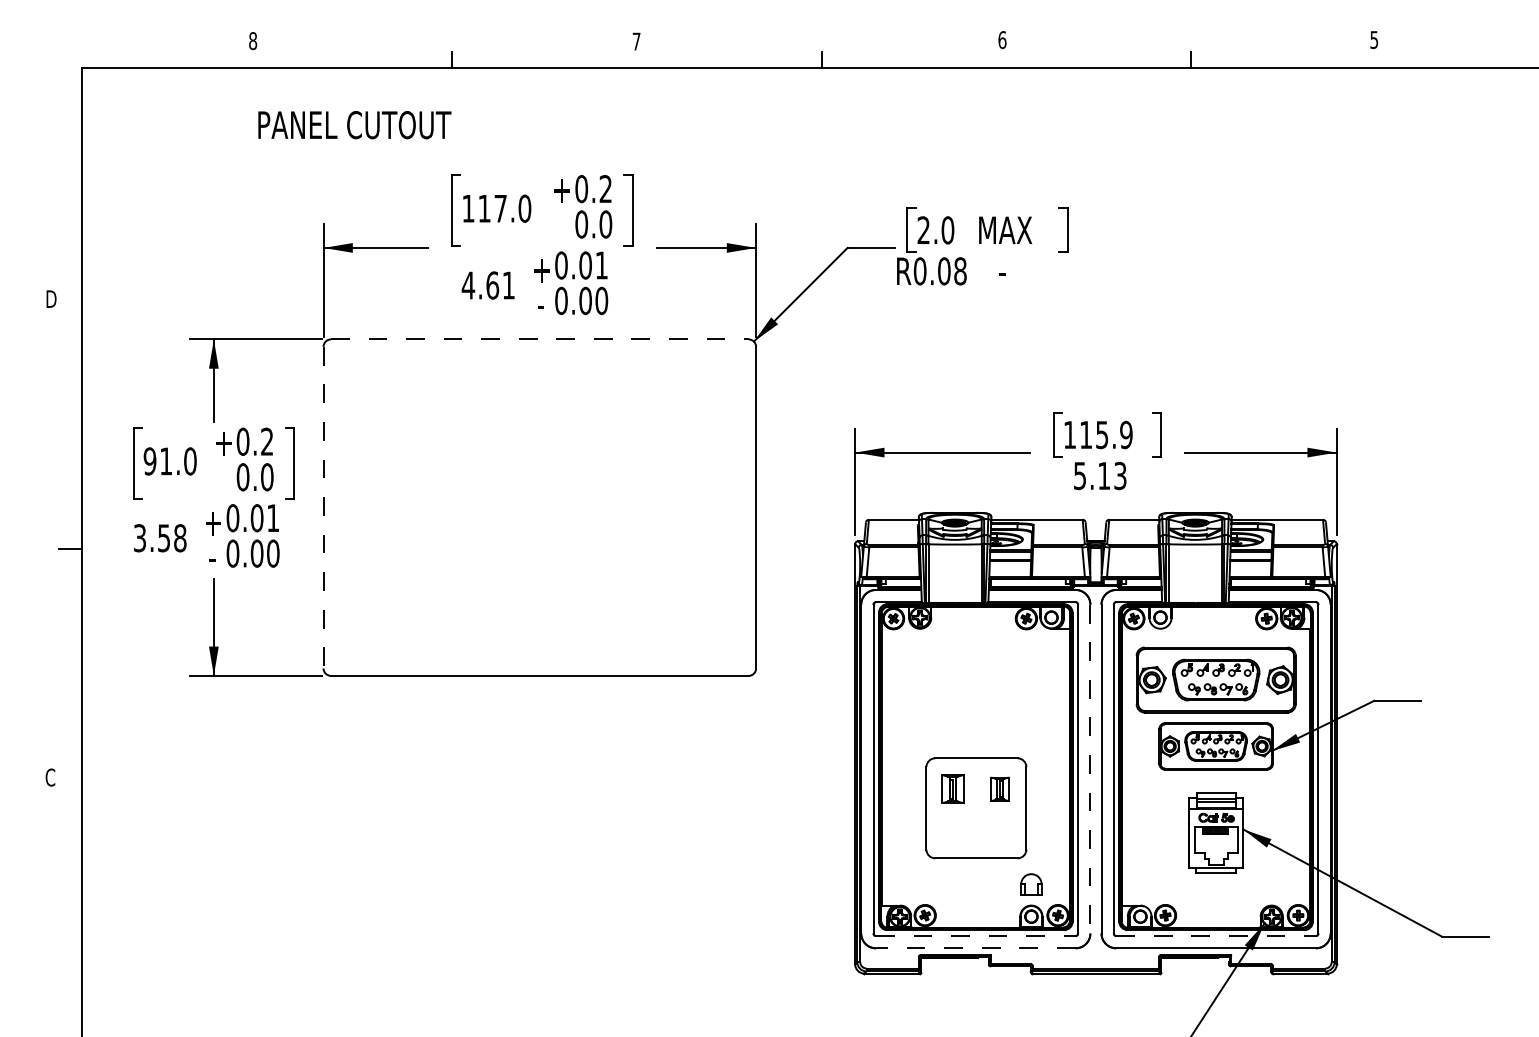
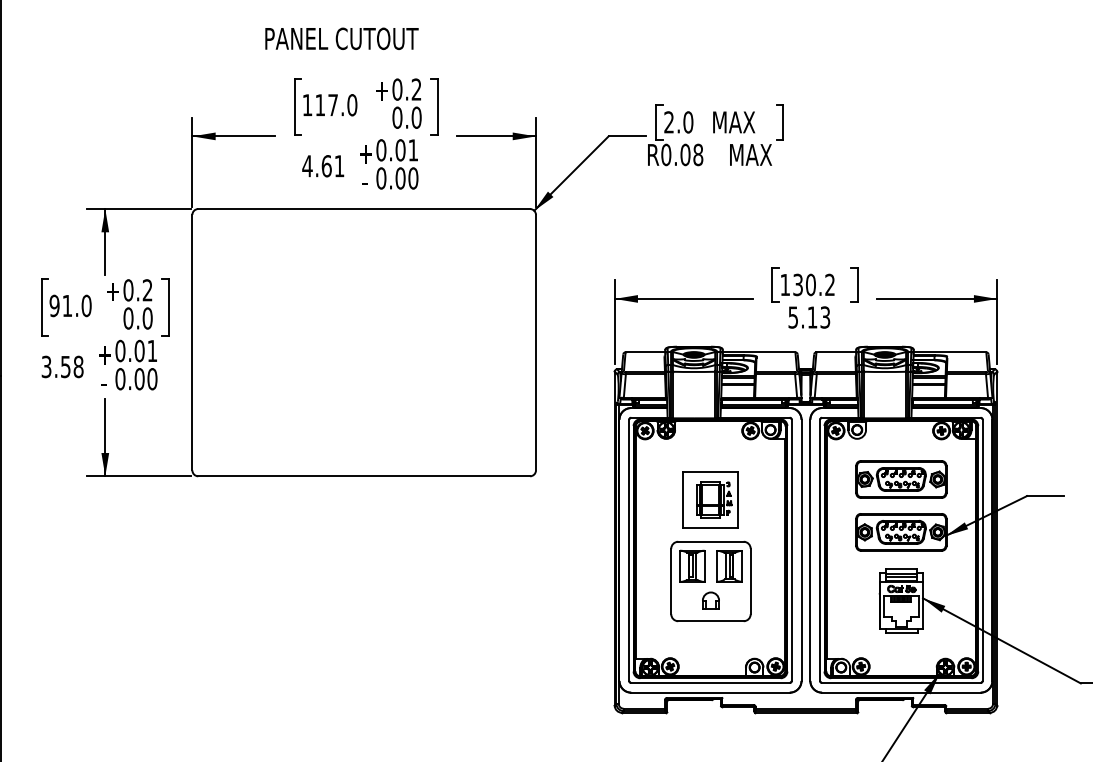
text: (354, 125) -> (341, 39), moved
text: (1026, 270) -> (750, 154), - -> MAX
line: (539, 339) -> (363, 209), dashed -> solid
text: (1106, 434) -> (814, 284), 115.9 -> 130.2
line: (323, 507) -> (192, 342), dashed -> solid
part: (1215, 679) -> (900, 479), size x0.71
part: (975, 705) -> (710, 499), added
line: (1090, 769) -> (801, 550), dashed -> solid
part: (952, 788) -> (691, 565), size x1.43
part: (999, 789) -> (729, 566), size x1.67
part: (1031, 884) -> (711, 600), moved
line: (975, 935) -> (710, 682), dashed -> solid
line: (1216, 935) -> (901, 682), dashed -> solid
line: (975, 948) -> (710, 692), dashed -> solid

